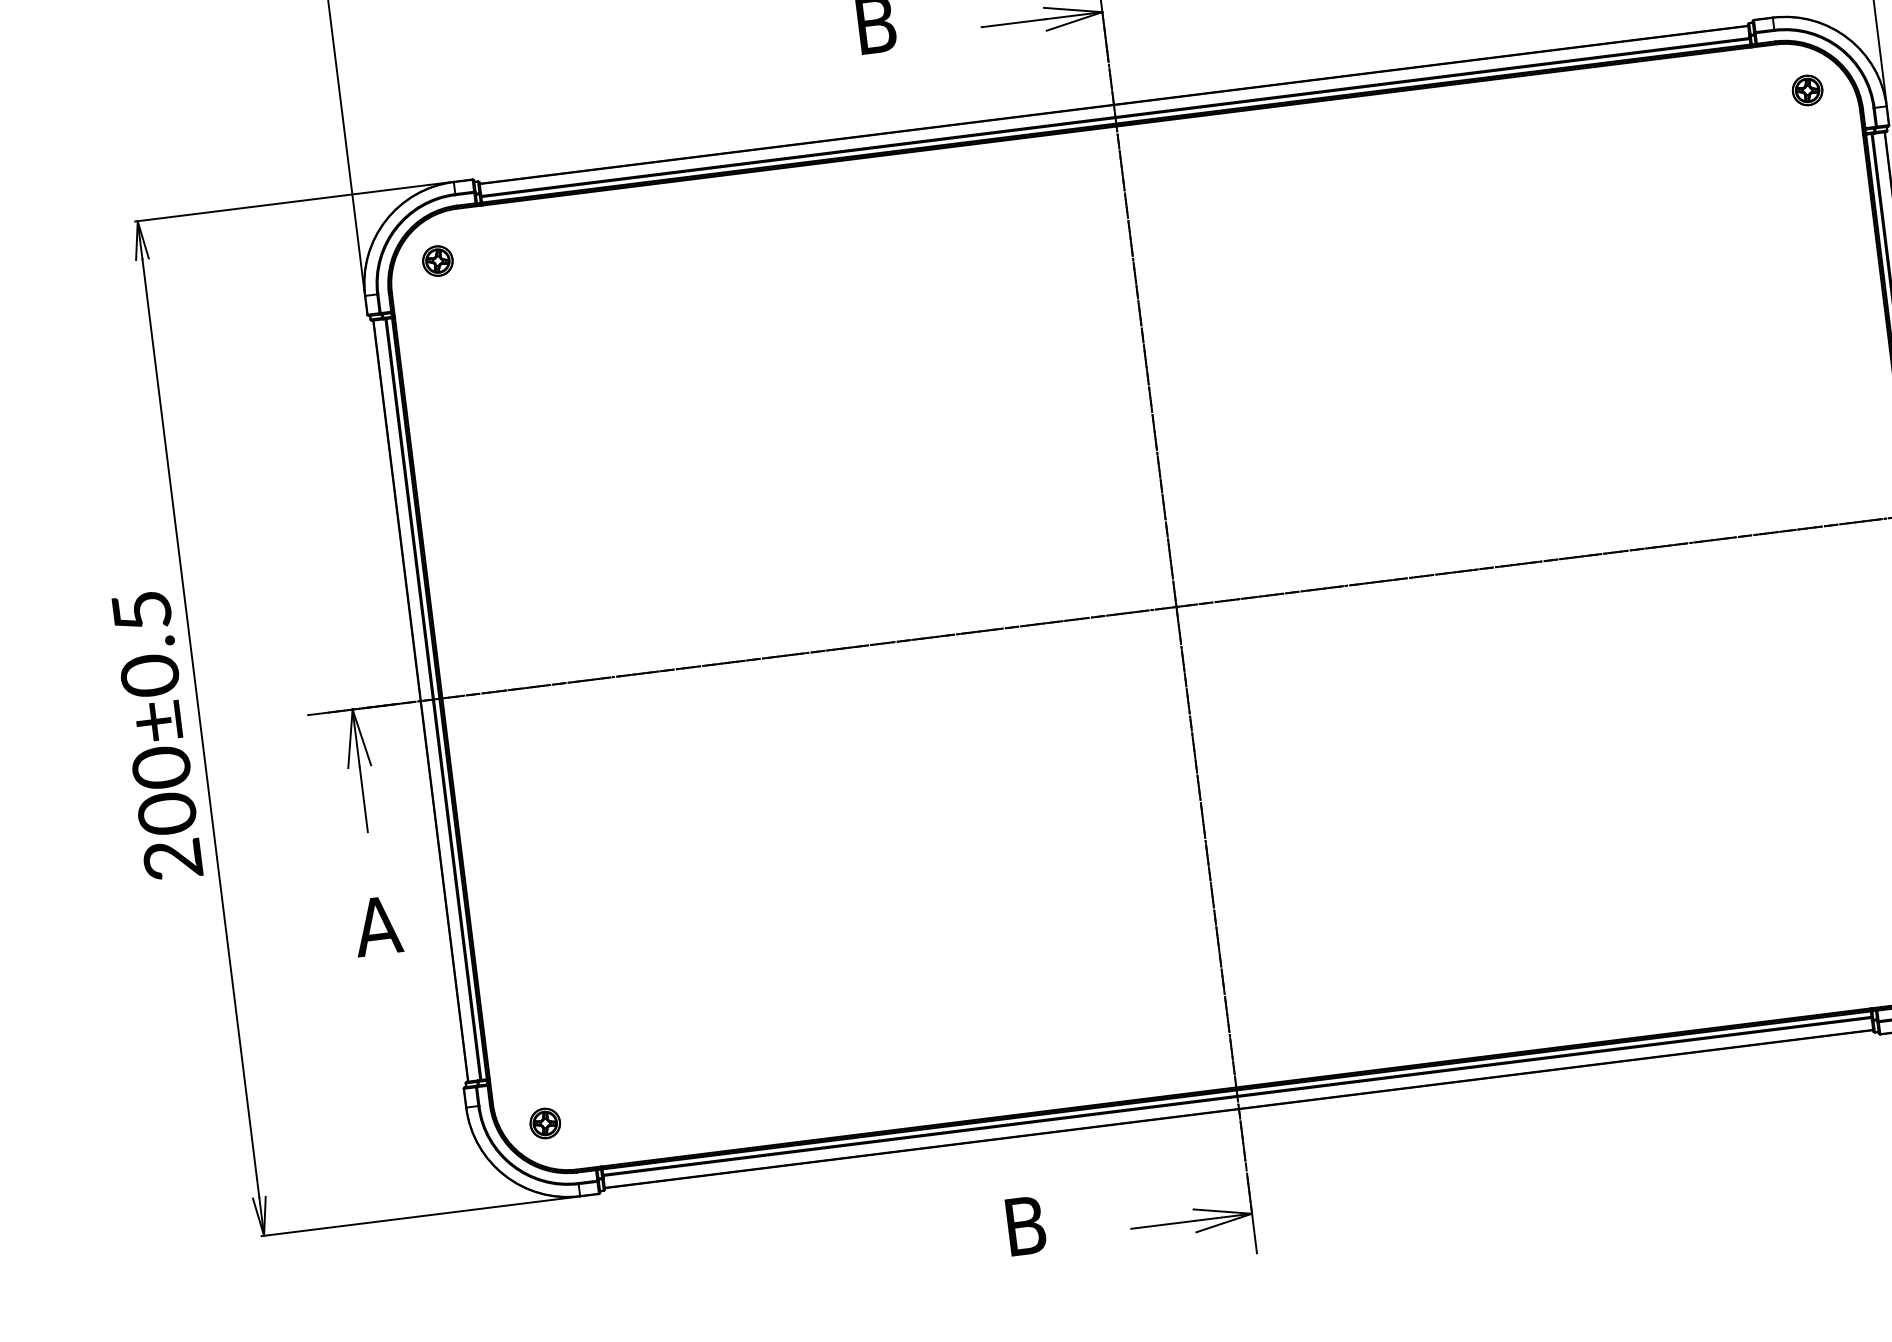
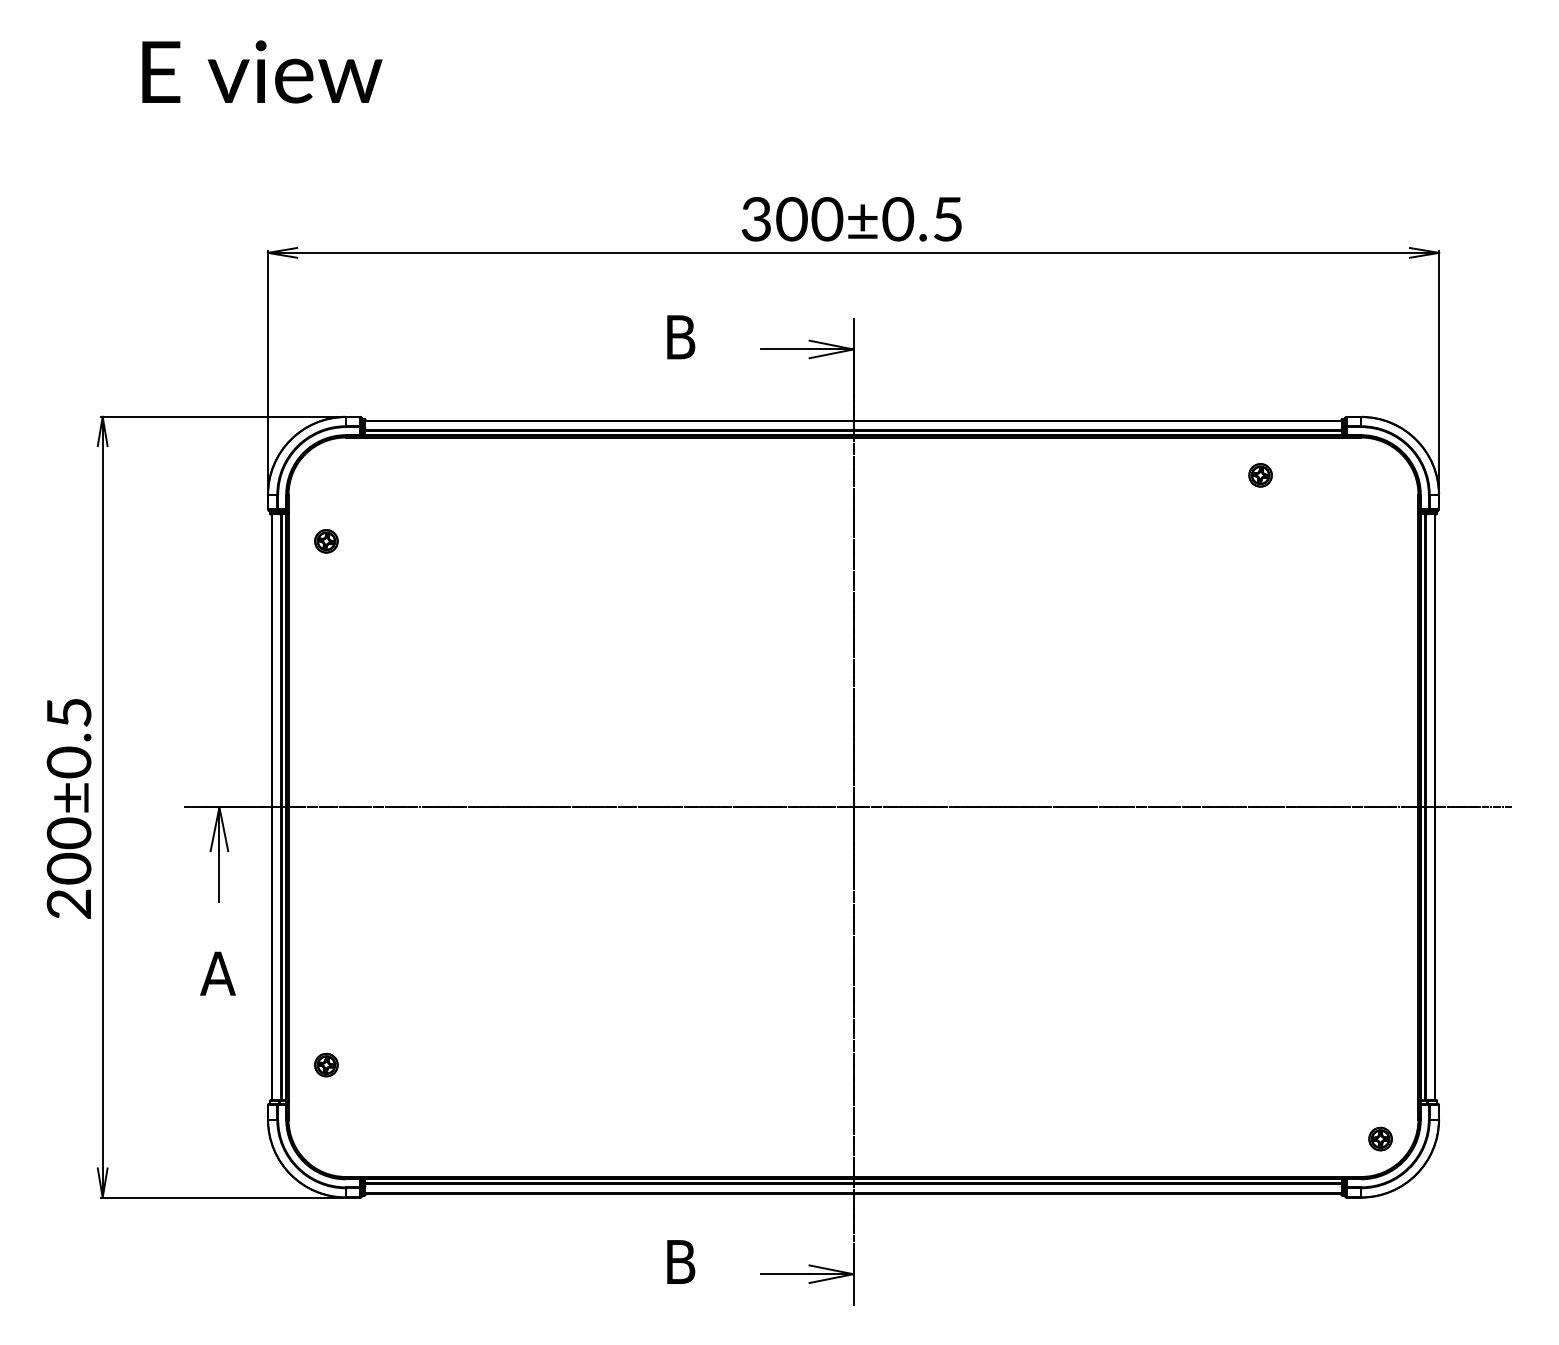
part: (1807, 90) -> (1260, 475), moved
part: (438, 261) -> (326, 541), moved
part: (545, 1122) -> (326, 1064), moved

